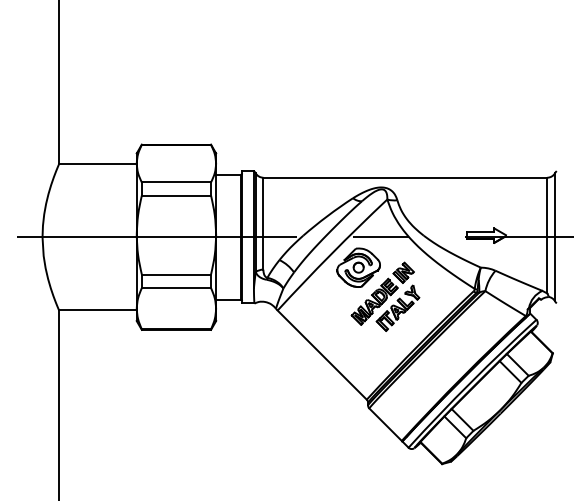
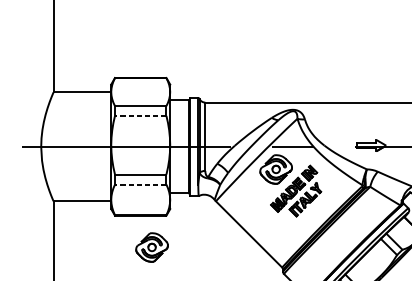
line: (176, 195) -> (140, 115), solid -> dashed
line: (176, 288) -> (140, 184), solid -> dashed
part: (191, 372) -> (151, 247), added

